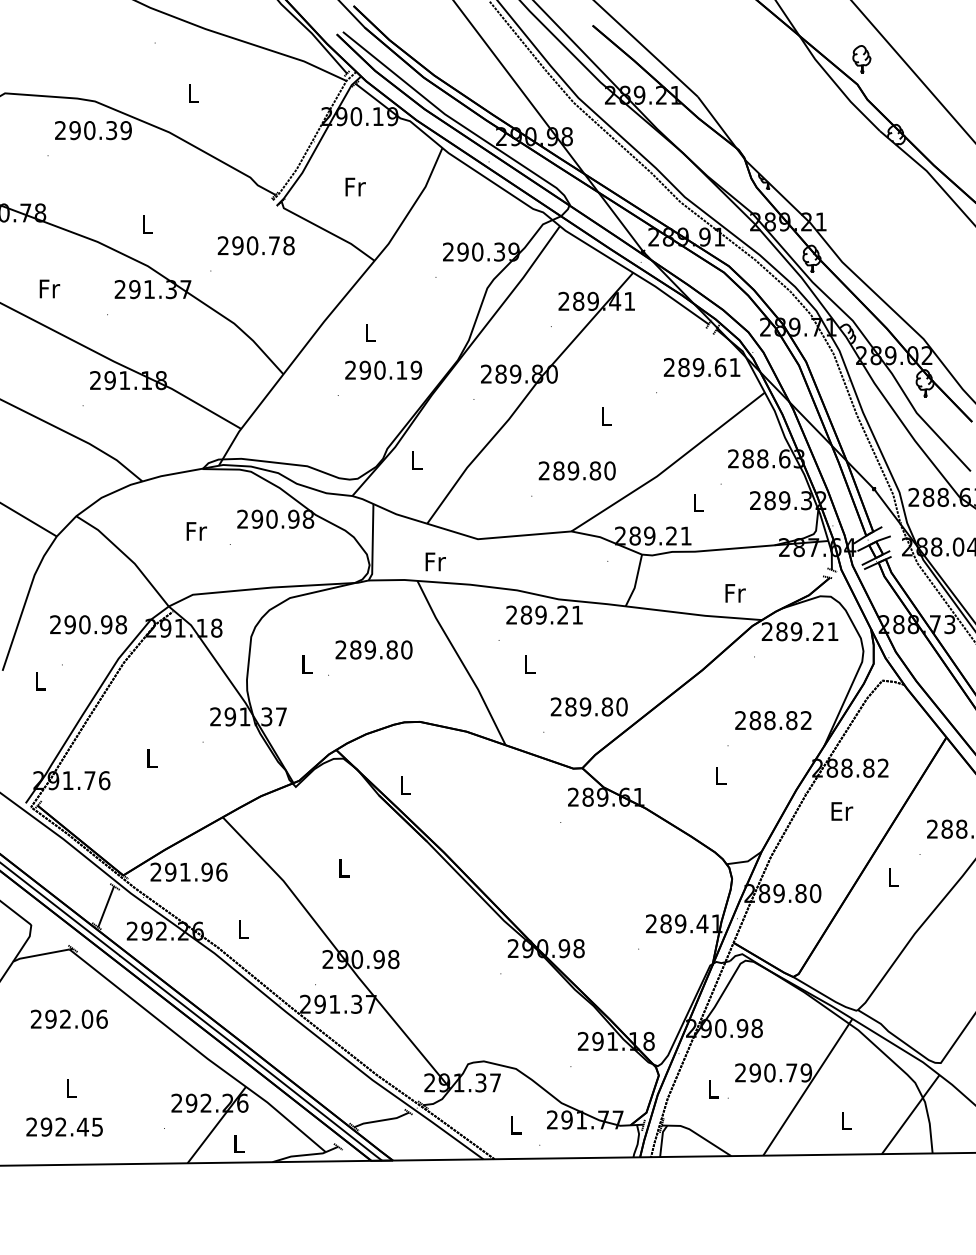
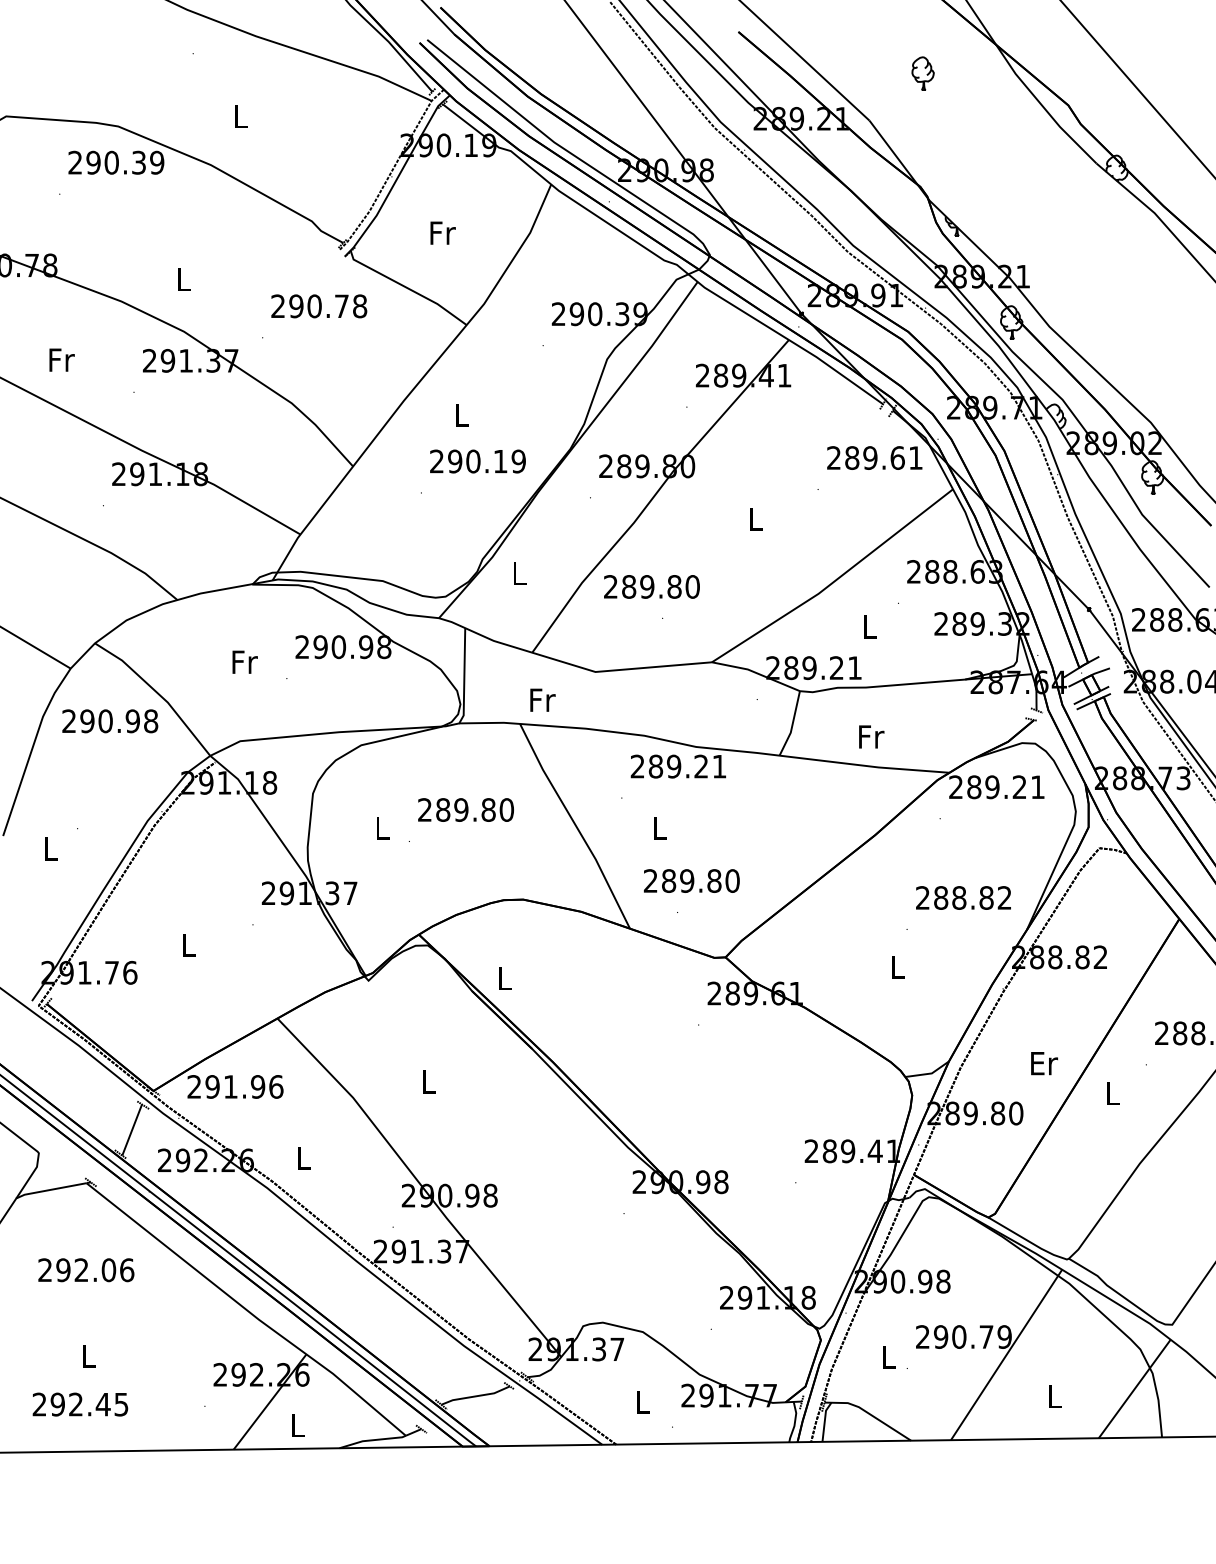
part: (861, 59) -> (922, 74), moved
text: (576, 470) -> (650, 586), moved
text: (735, 593) -> (871, 737), moved
text: (88, 624) -> (110, 720), moved
text: (588, 706) -> (690, 880), moved
text: (842, 811) -> (1044, 1063), moved

